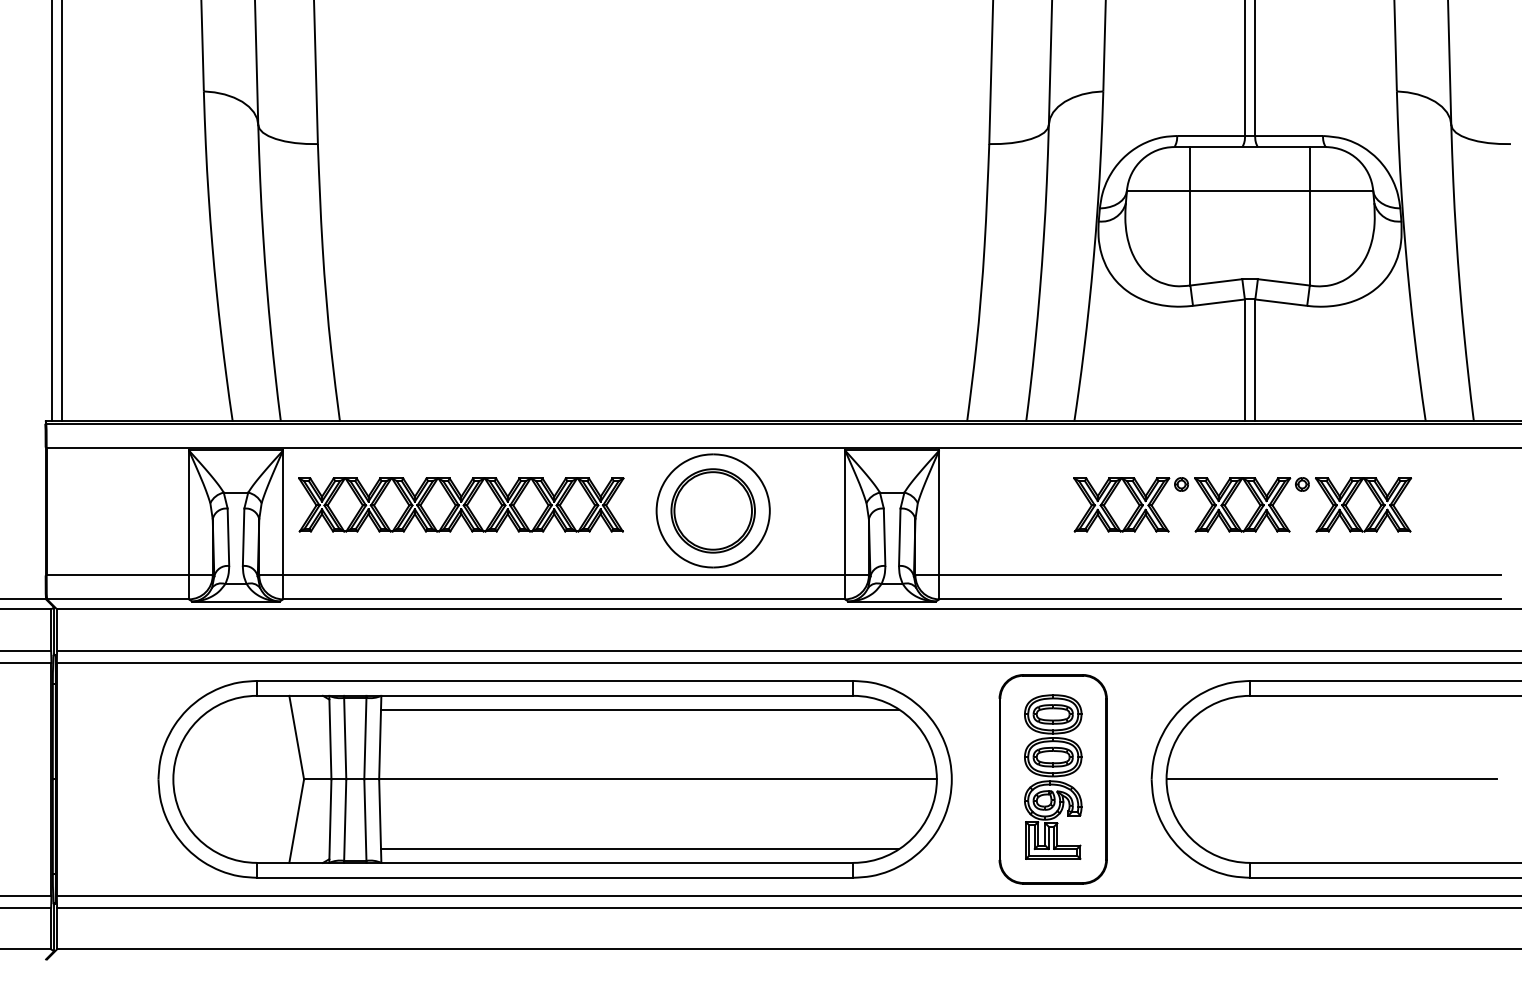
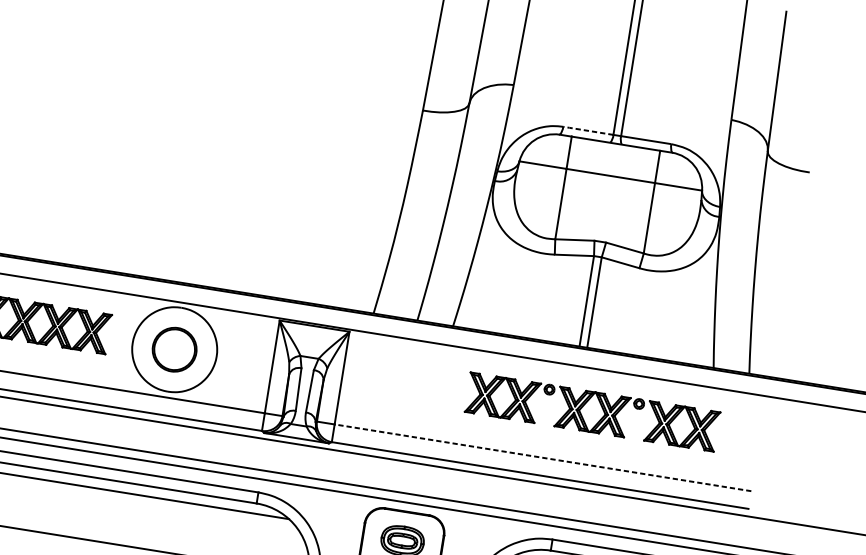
line: (1210, 136) -> (587, 131), solid -> dashed
part: (1242, 504) -> (592, 411), moved
part: (712, 510) -> (174, 349), size x0.7
line: (1220, 575) -> (543, 457), solid -> dashed

